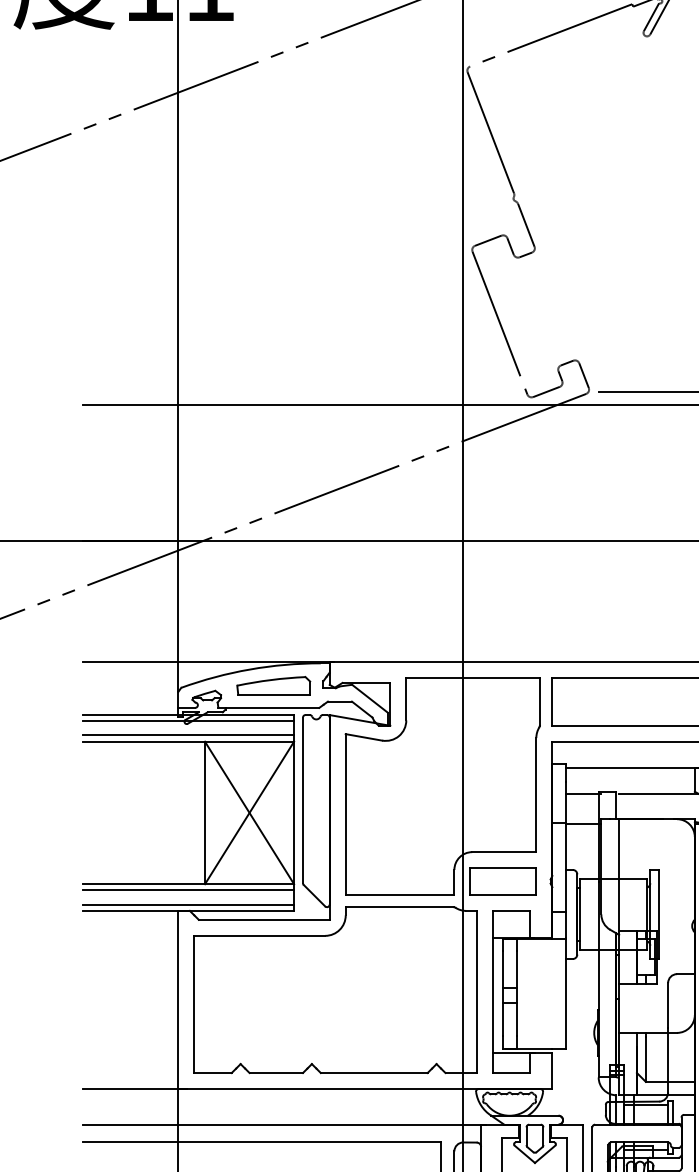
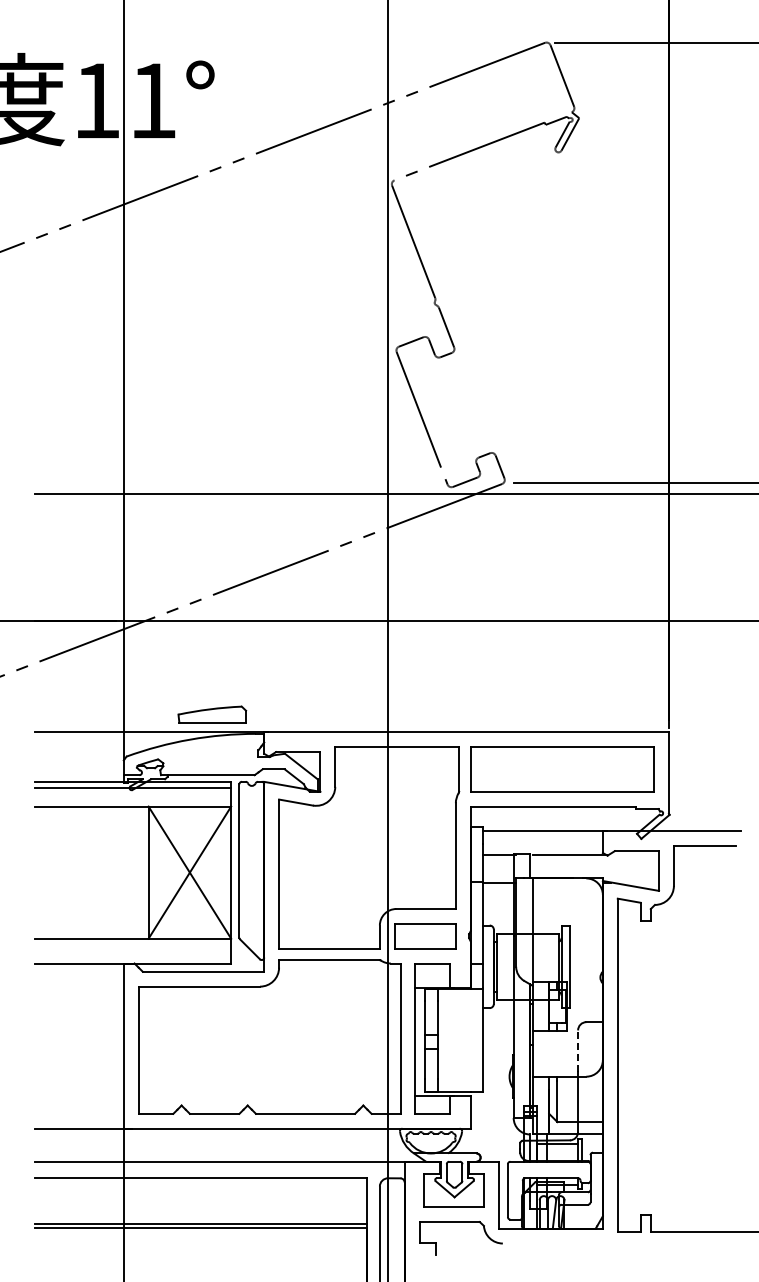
part: (273, 685) -> (212, 714), moved
line: (188, 735) -> (133, 800), removed
line: (188, 890) -> (133, 944), removed
line: (188, 904) -> (133, 957), removed
line: (668, 1005) -> (578, 1051), solid -> dashed

